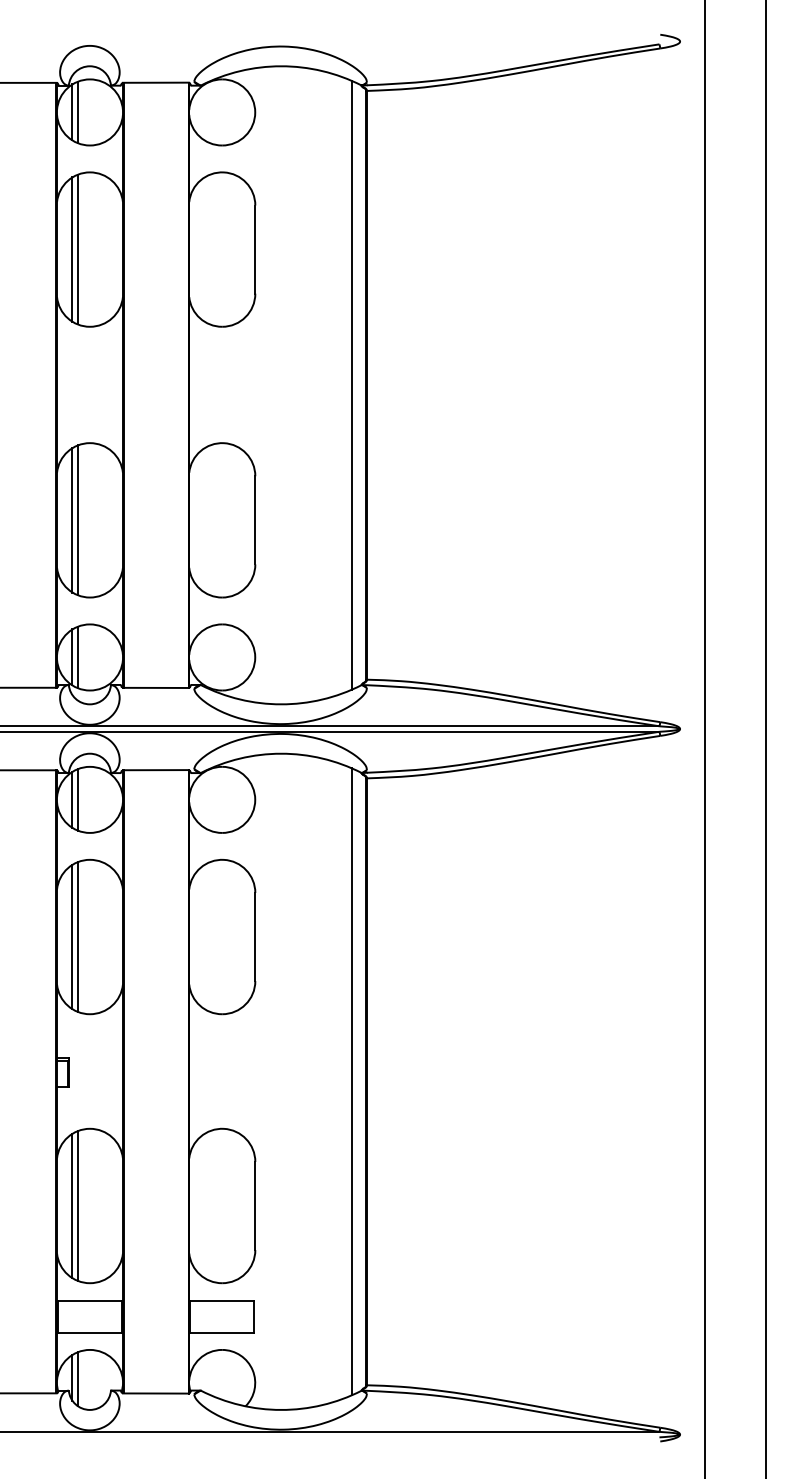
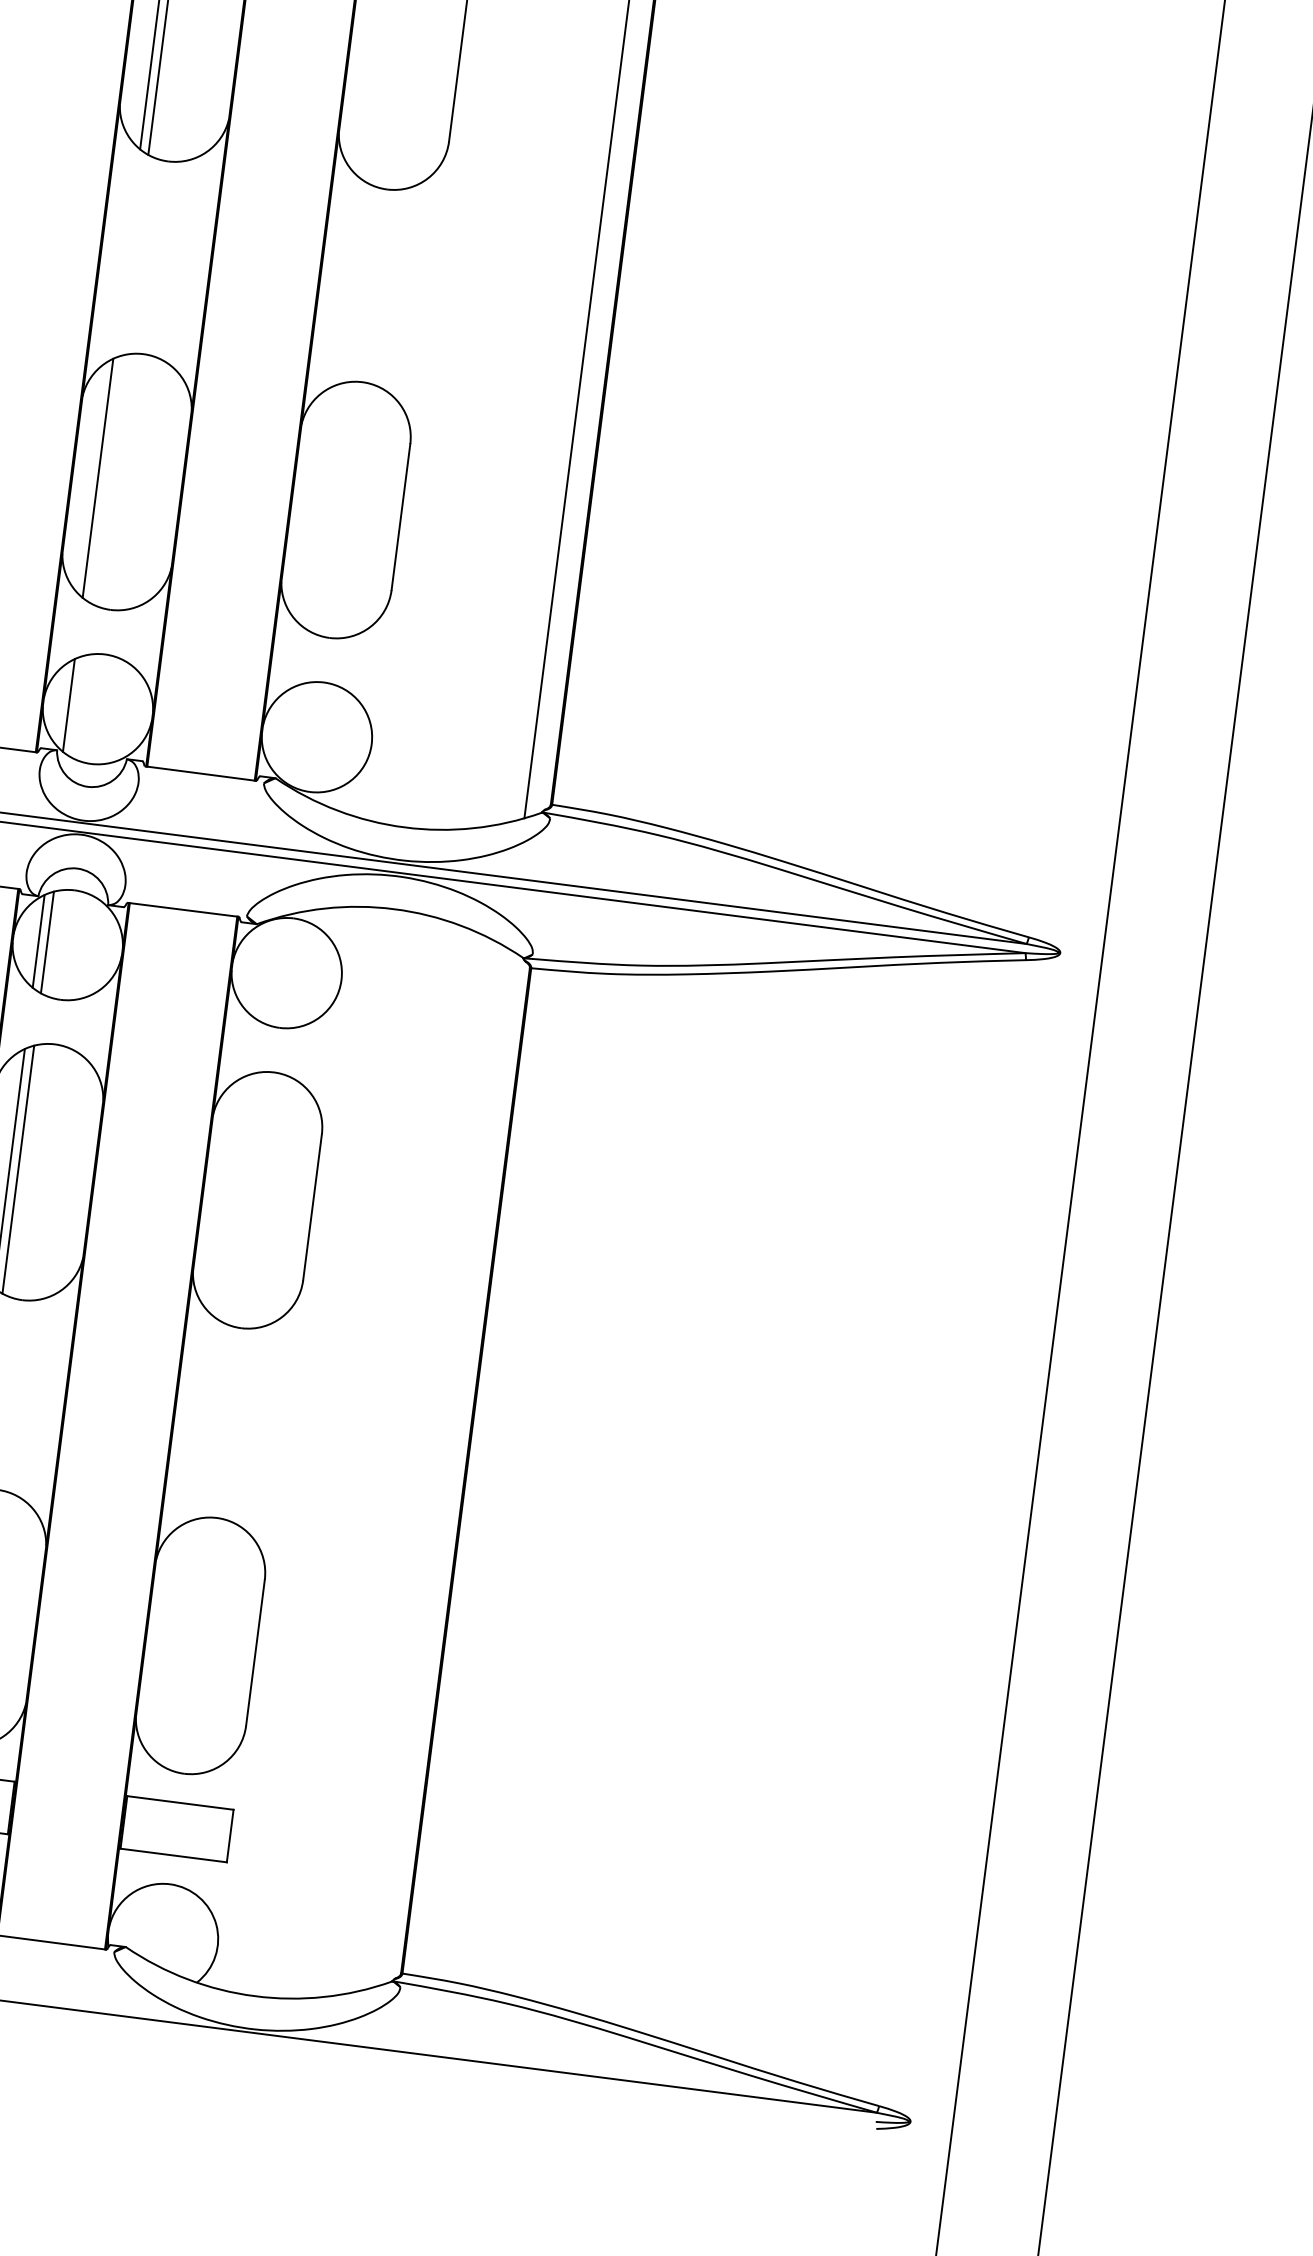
line: (77, 520) -> (106, 479), removed
line: (77, 657) -> (77, 706), removed
line: (351, 1081) -> (441, 1467), removed

